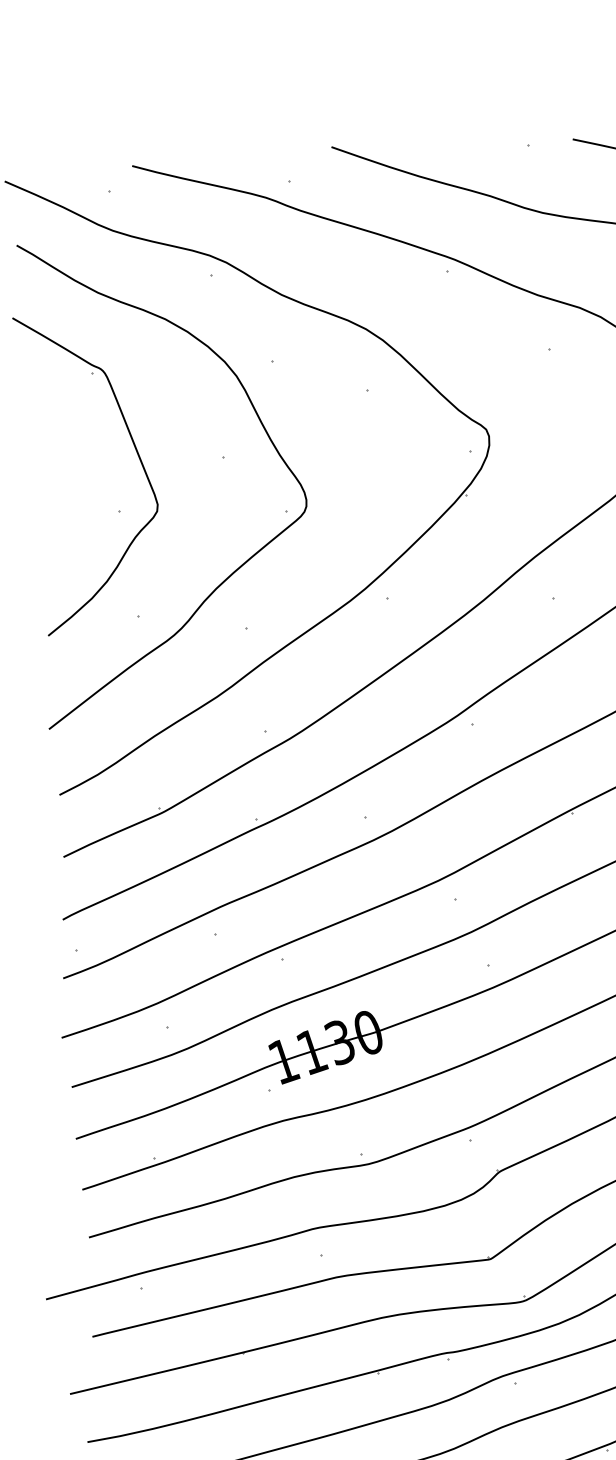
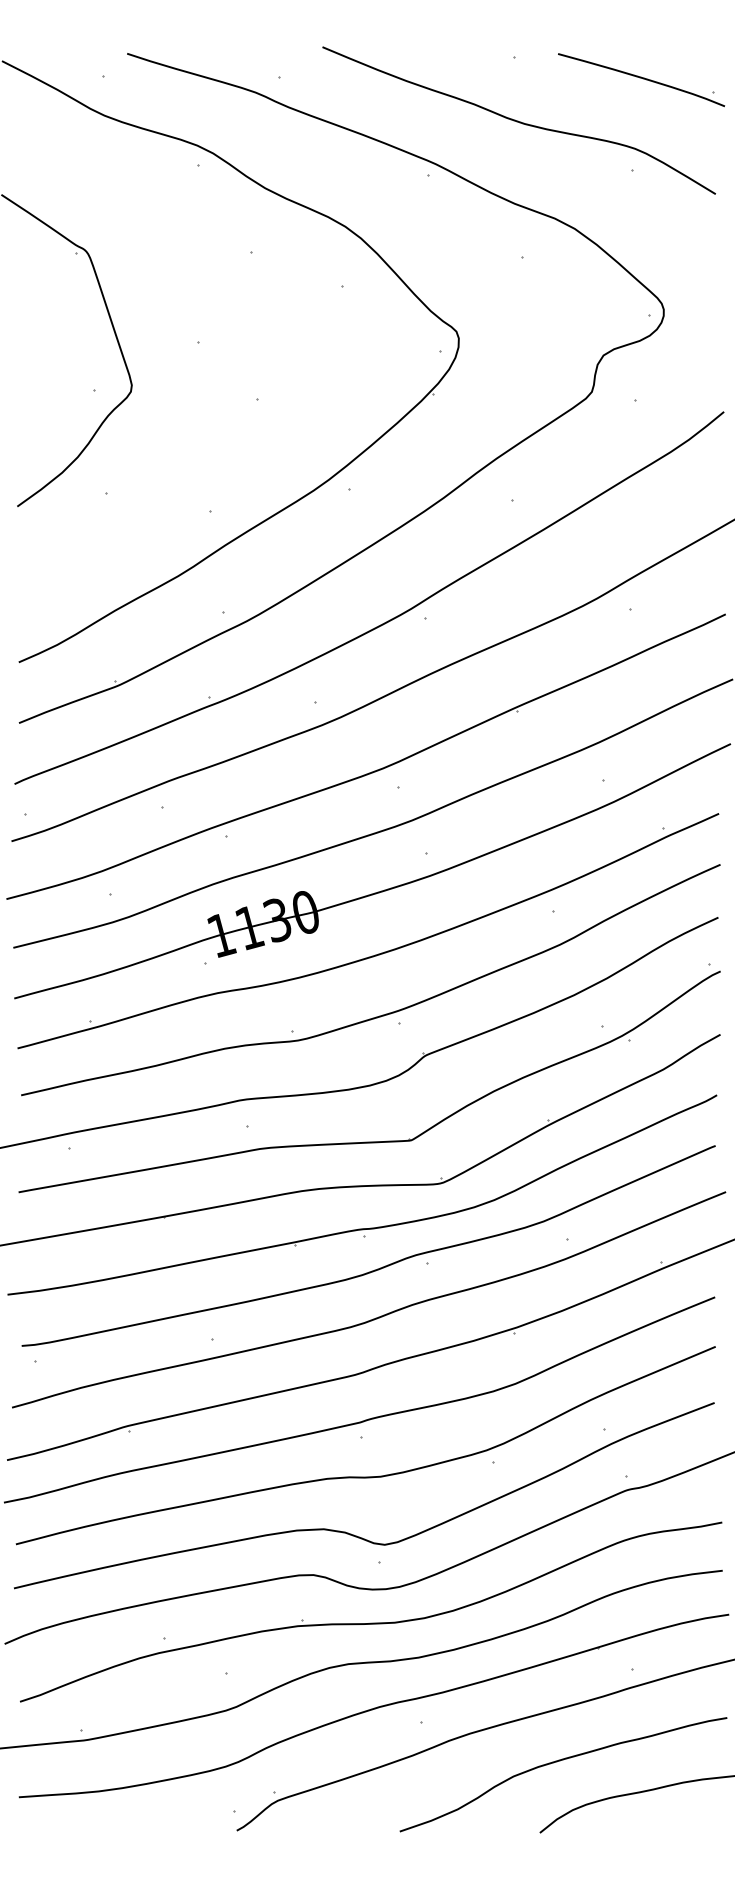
curve: (261, 424) -> (237, 313), removed

